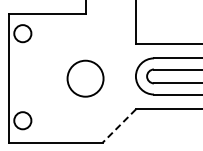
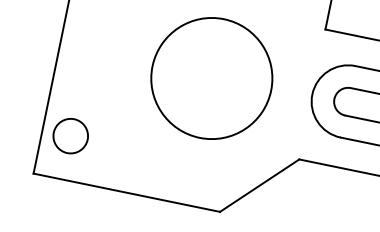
circle: (85, 78) -> (211, 78), size x1.67
line: (119, 125) -> (259, 184), dashed -> solid

